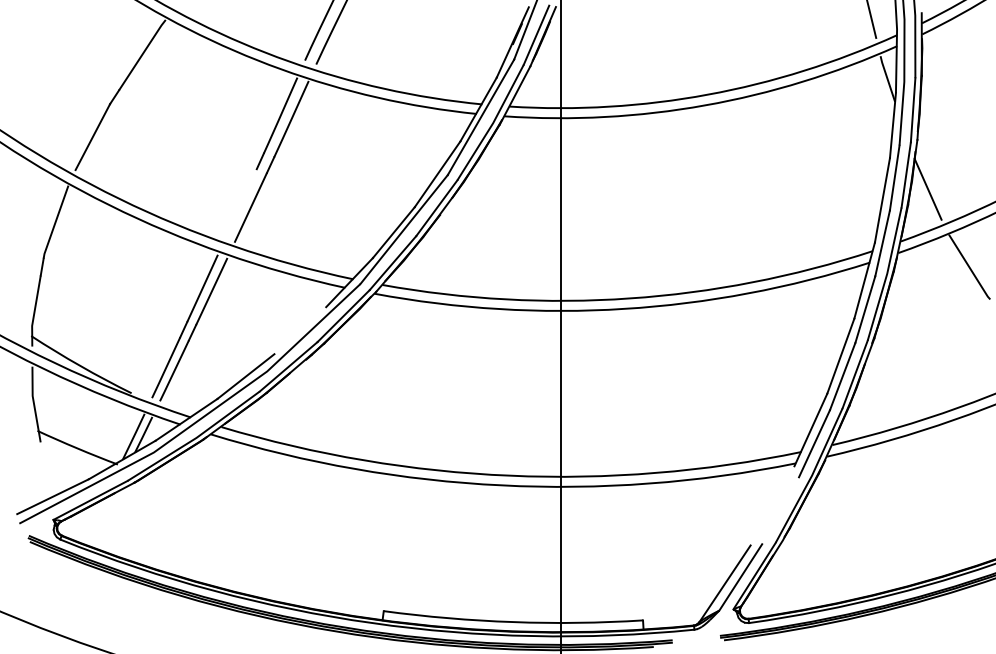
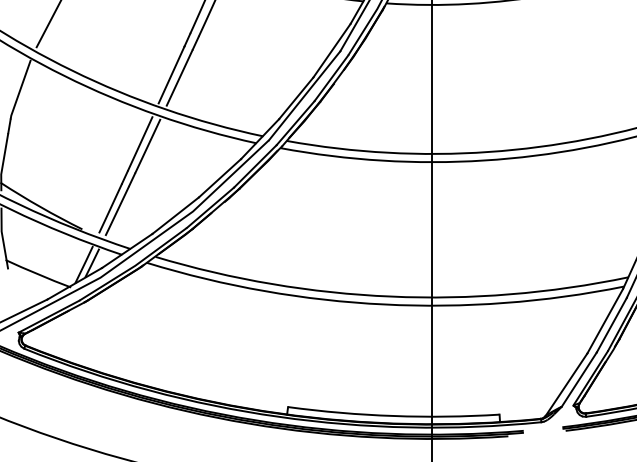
line: (240, 203) -> (171, 74), added
line: (300, 330) -> (220, 178), added
line: (772, 505) -> (605, 320), added
line: (780, 510) -> (611, 324), added

